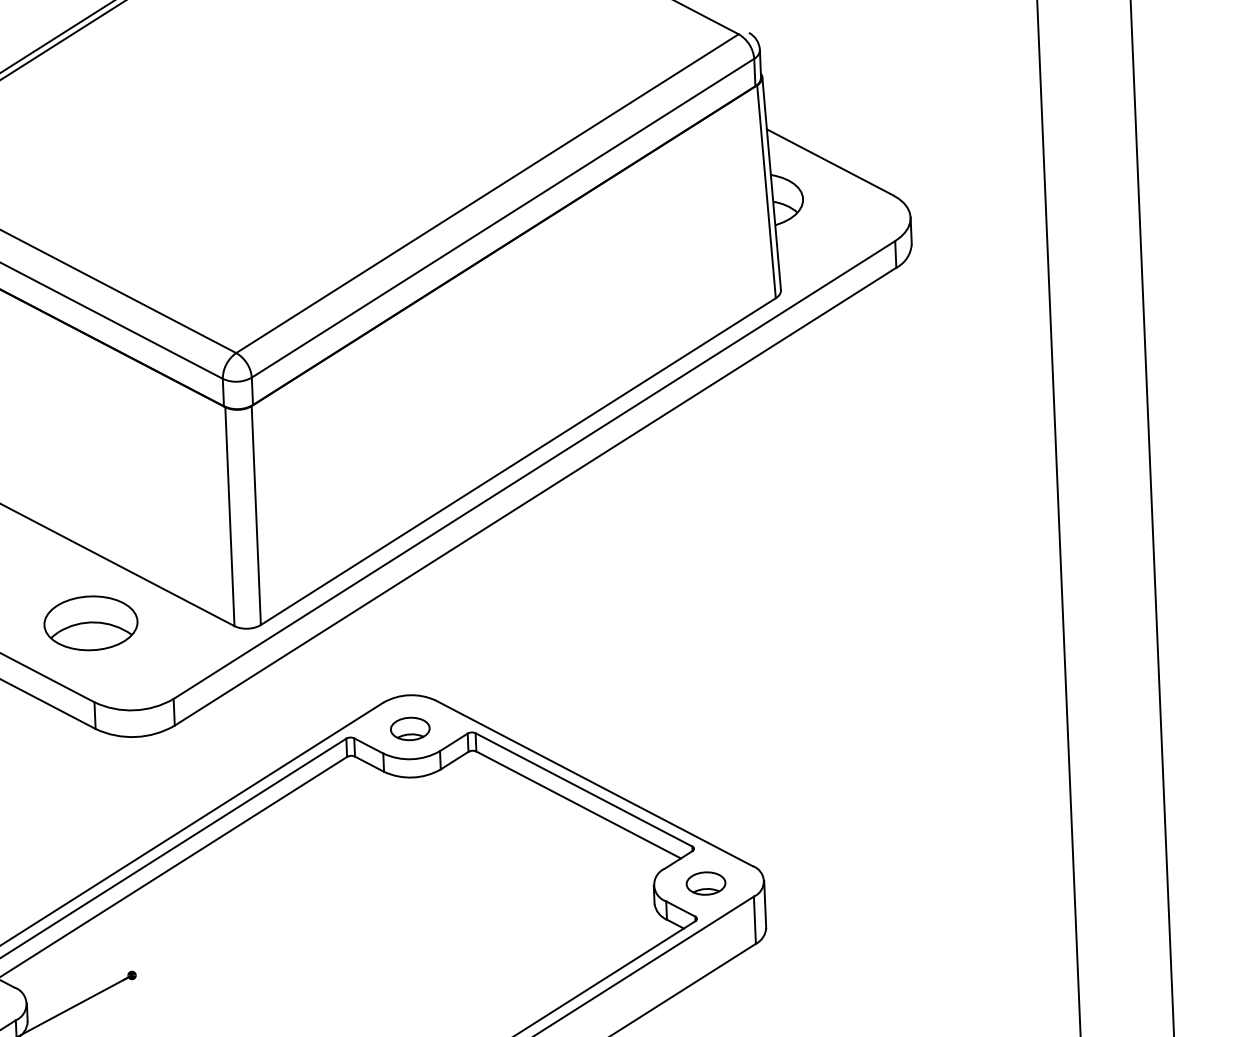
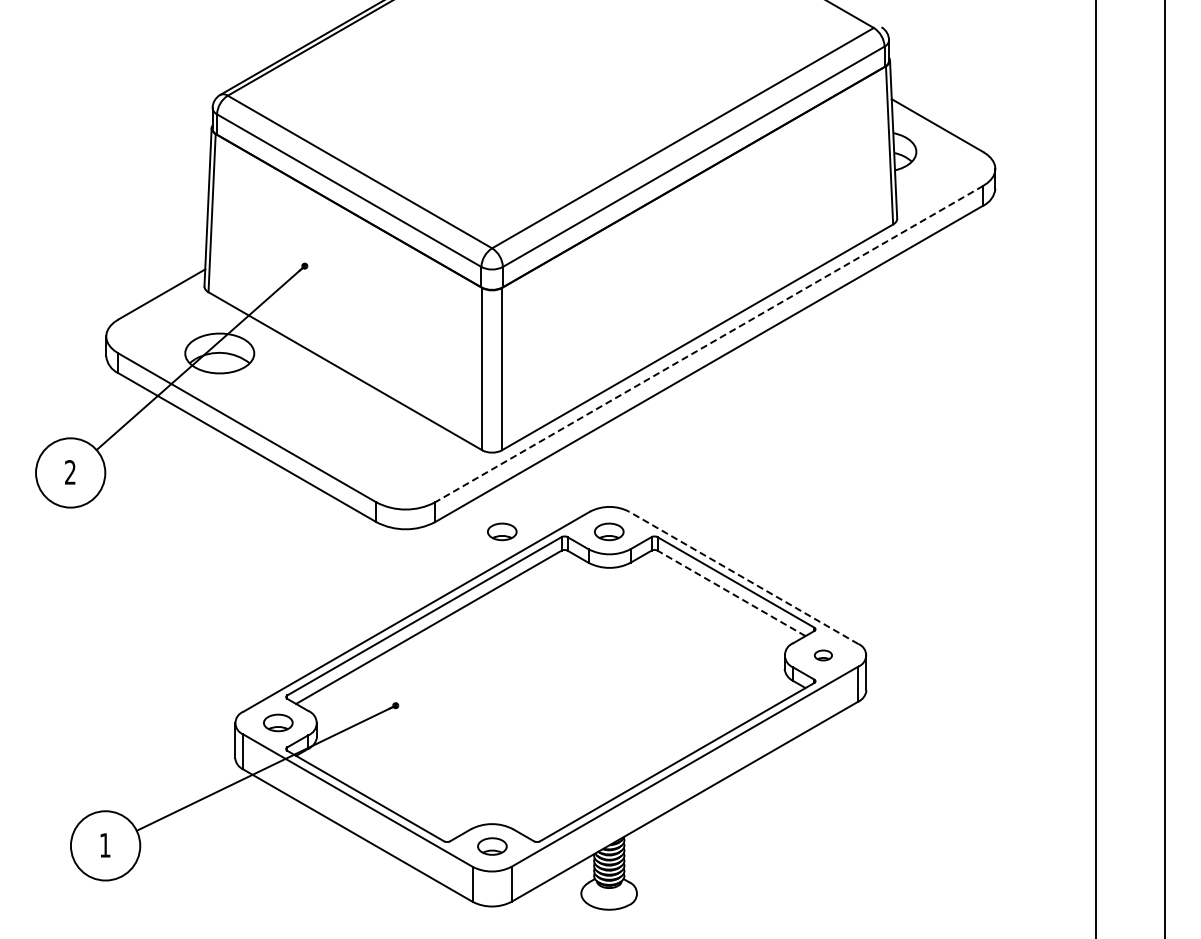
line: (533, 470) -> (708, 344), solid -> dashed
part: (89, 622) -> (375, 443), removed
part: (266, 734) -> (502, 531), added
line: (593, 782) -> (743, 577), solid -> dashed
line: (578, 805) -> (731, 593), solid -> dashed
part: (706, 883) -> (823, 655), size x0.6

